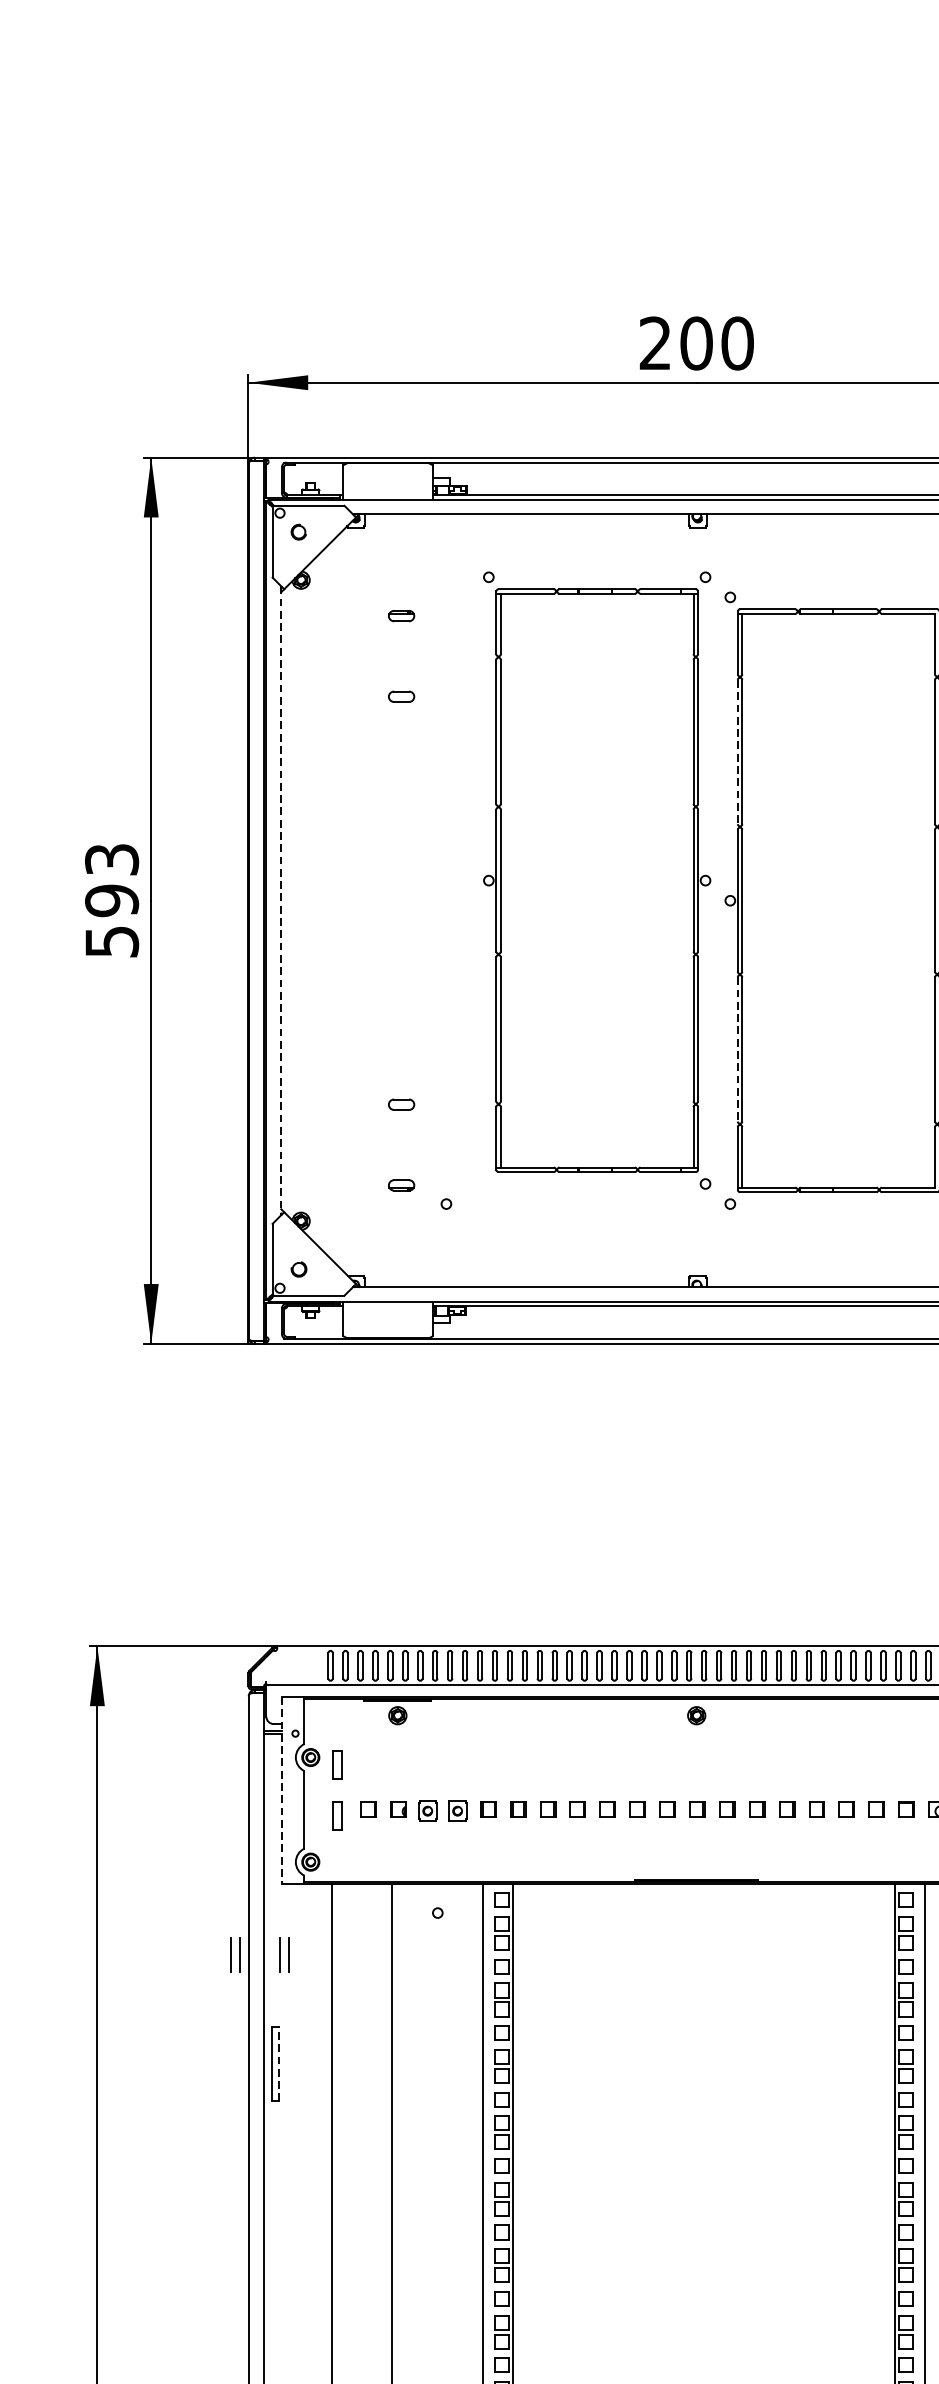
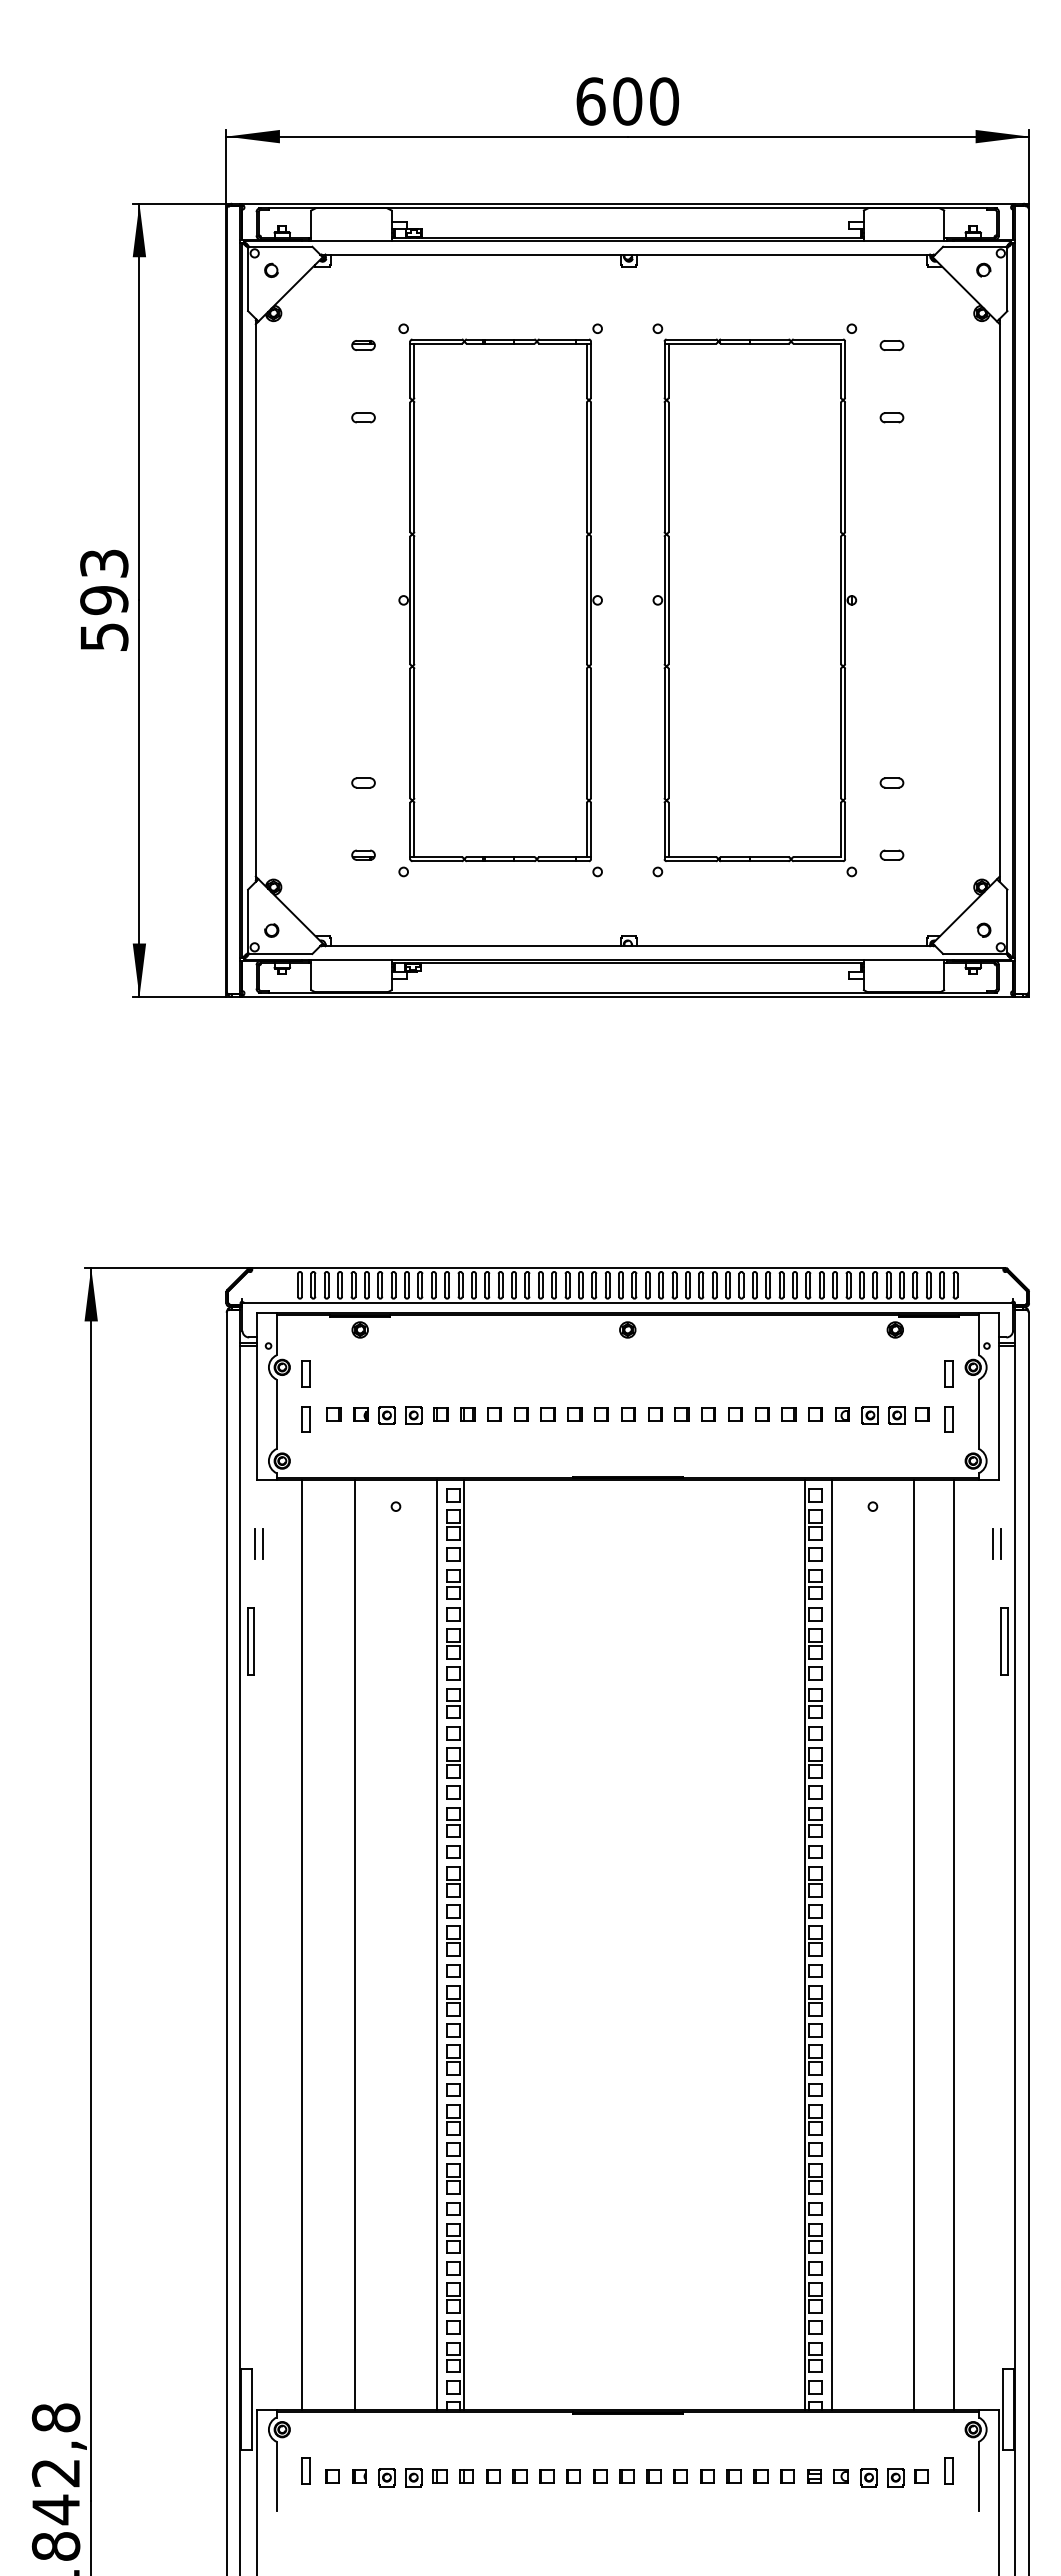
text: (655, 343) -> (590, 101), 200 -> 600
line: (737, 752) -> (664, 467), dashed -> solid
part: (596, 880) -> (500, 600), moved
line: (280, 900) -> (255, 600), dashed -> solid
line: (737, 1049) -> (664, 733), dashed -> solid
line: (282, 1790) -> (256, 1396), dashed -> solid
part: (235, 1954) -> (214, 1543), removed
line: (279, 2063) -> (254, 1641), dashed -> solid

